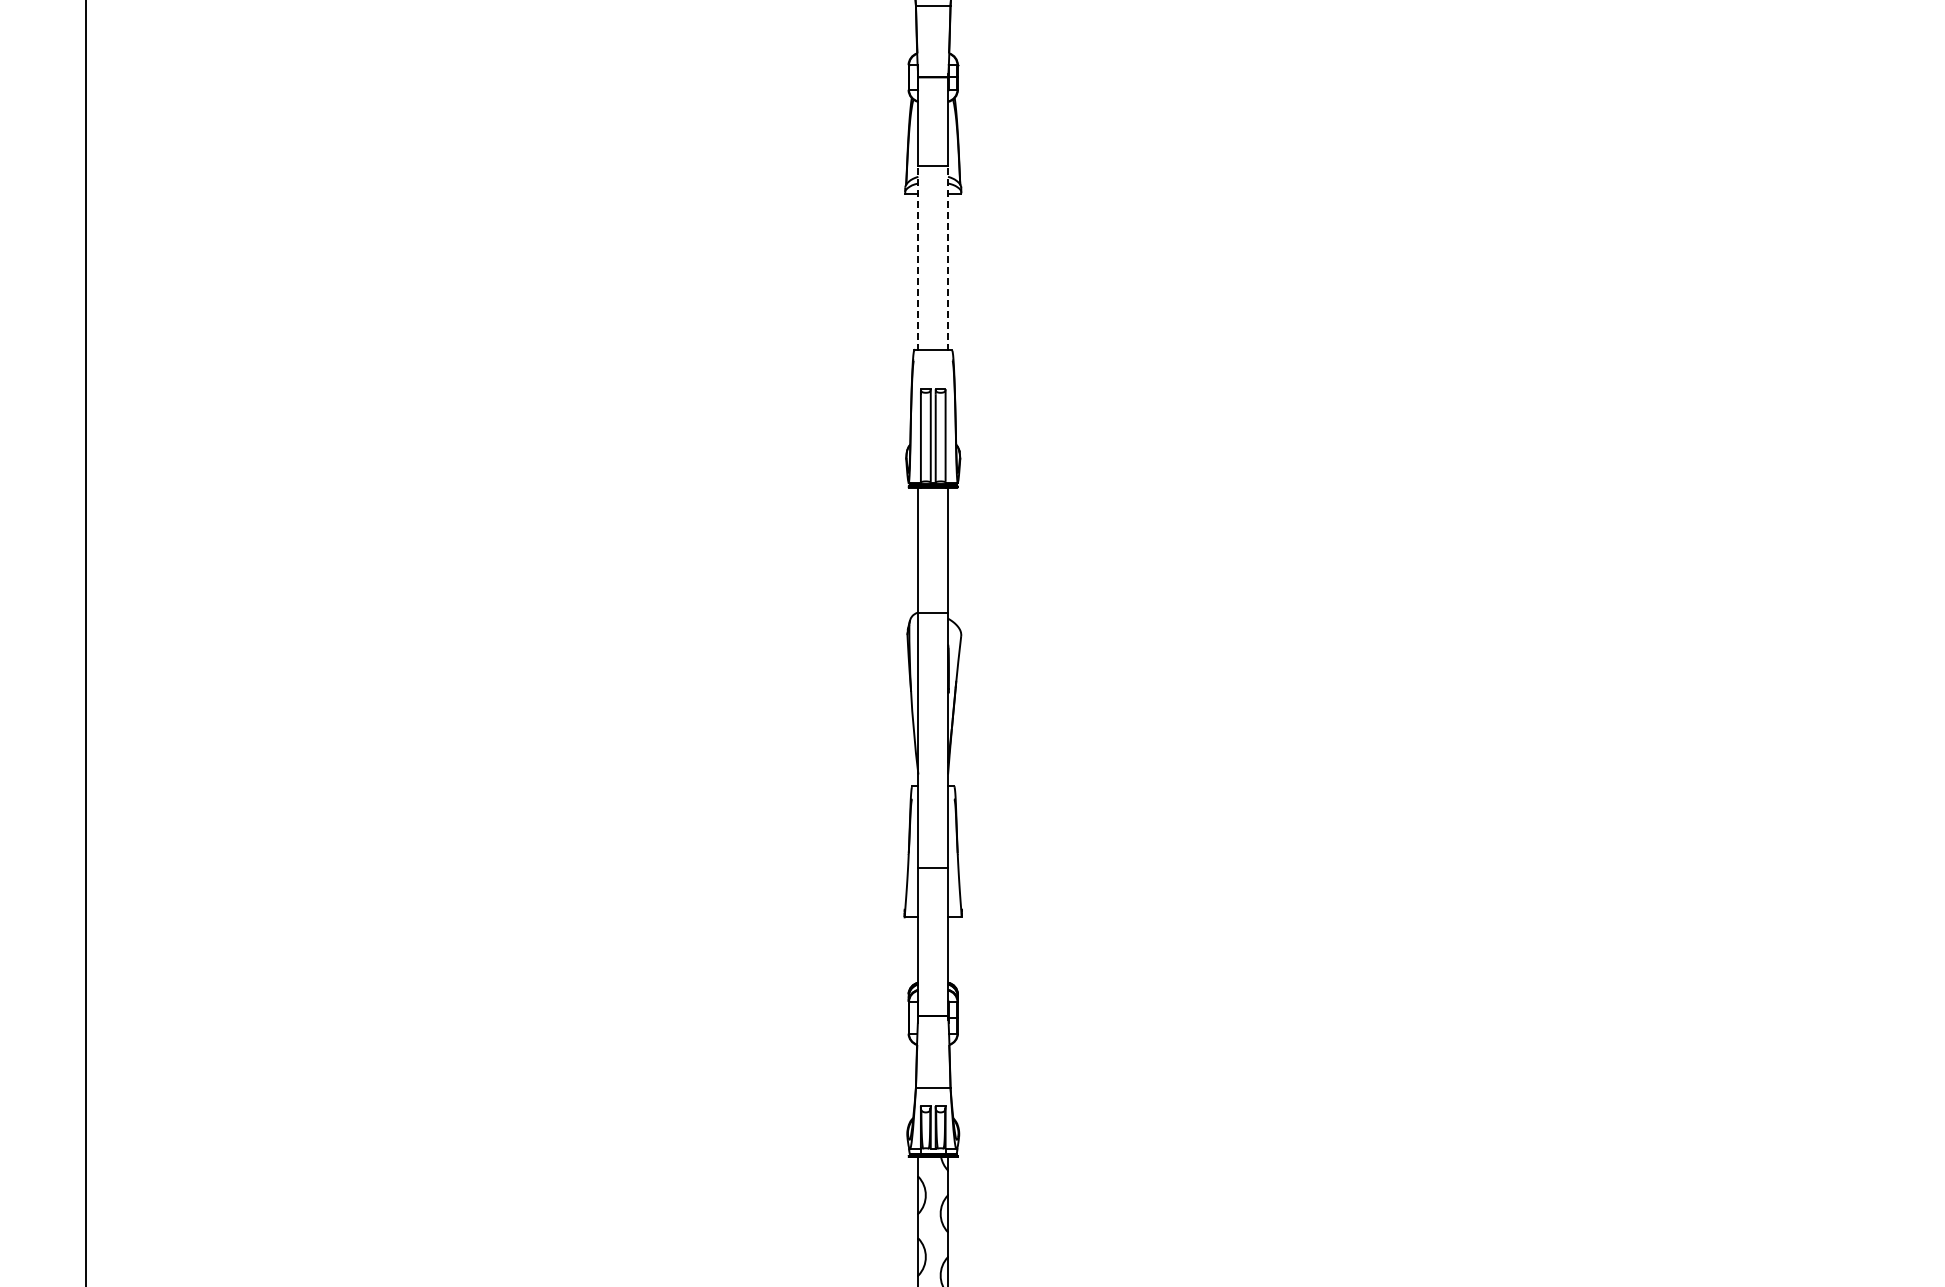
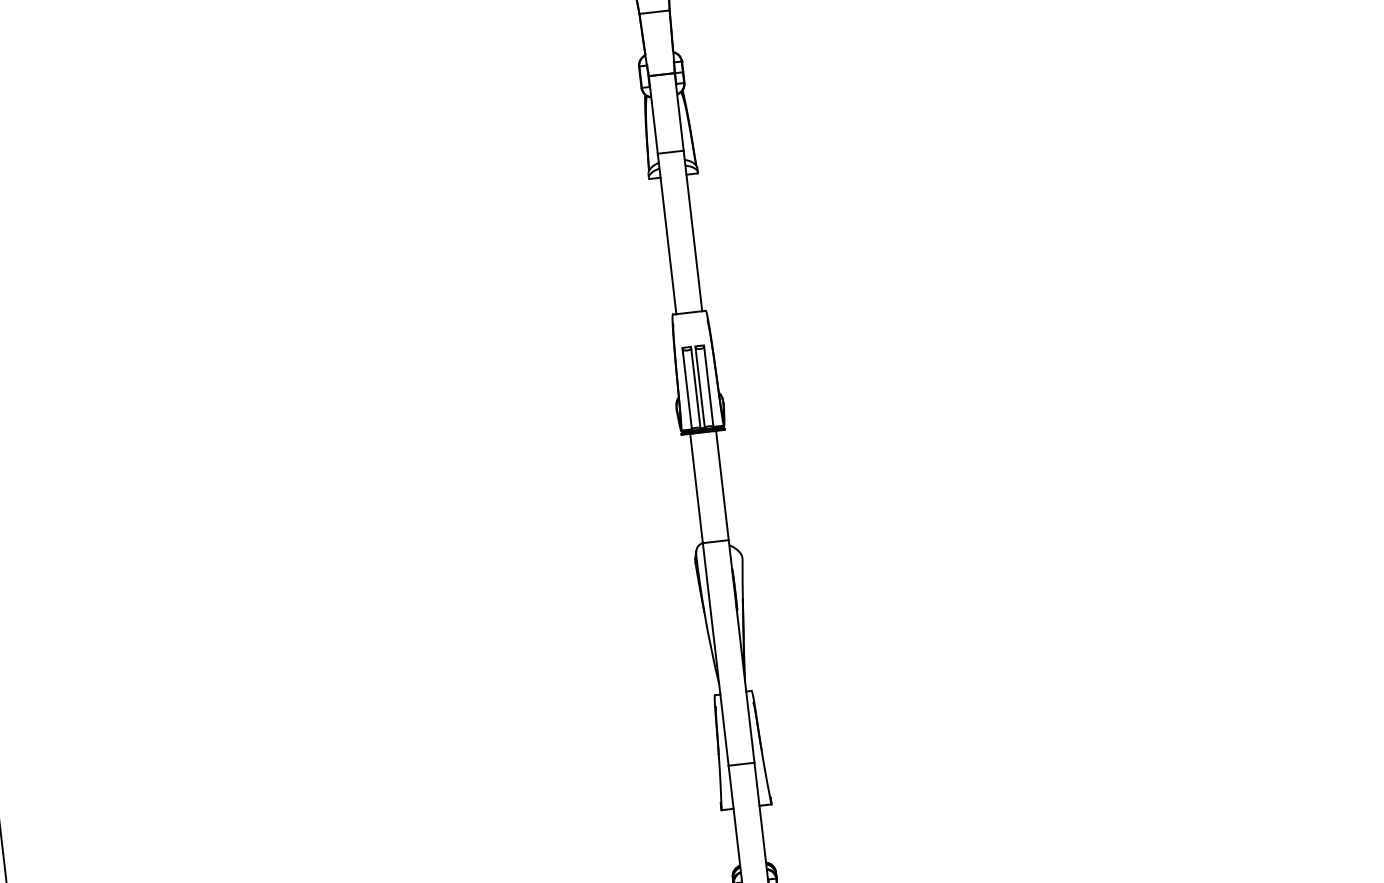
line: (918, 257) -> (667, 233), dashed -> solid
line: (948, 257) -> (693, 230), dashed -> solid

